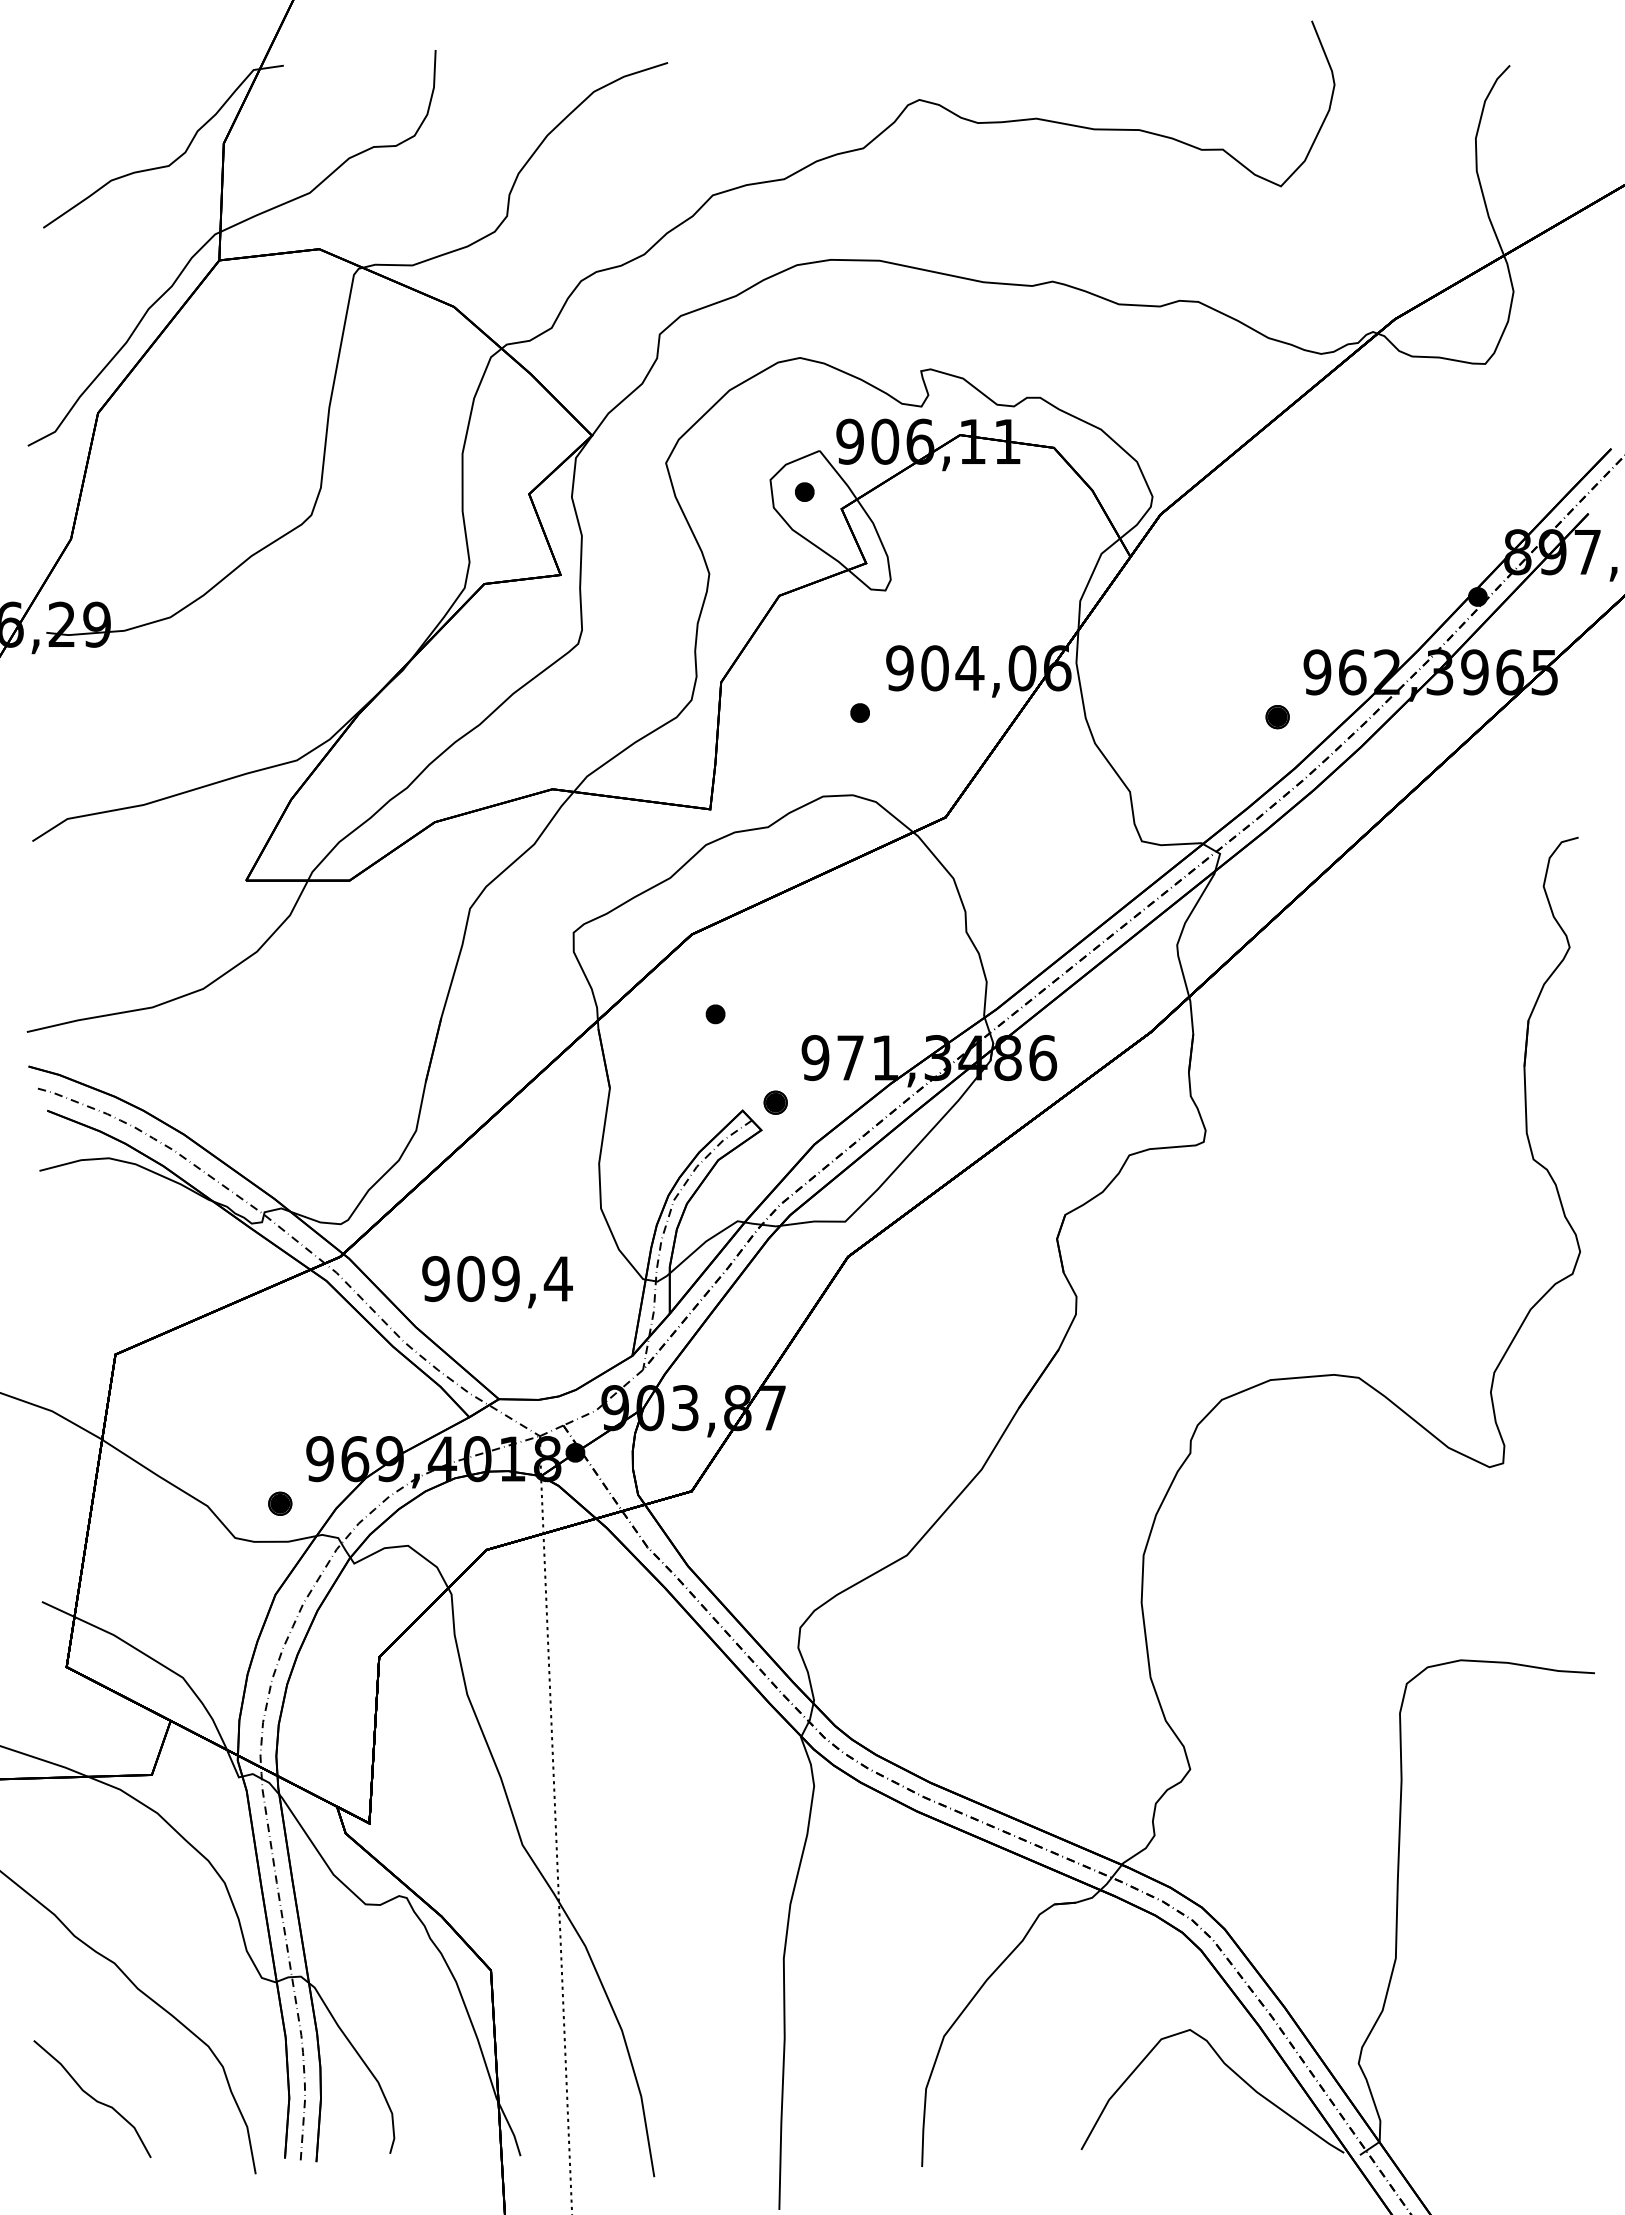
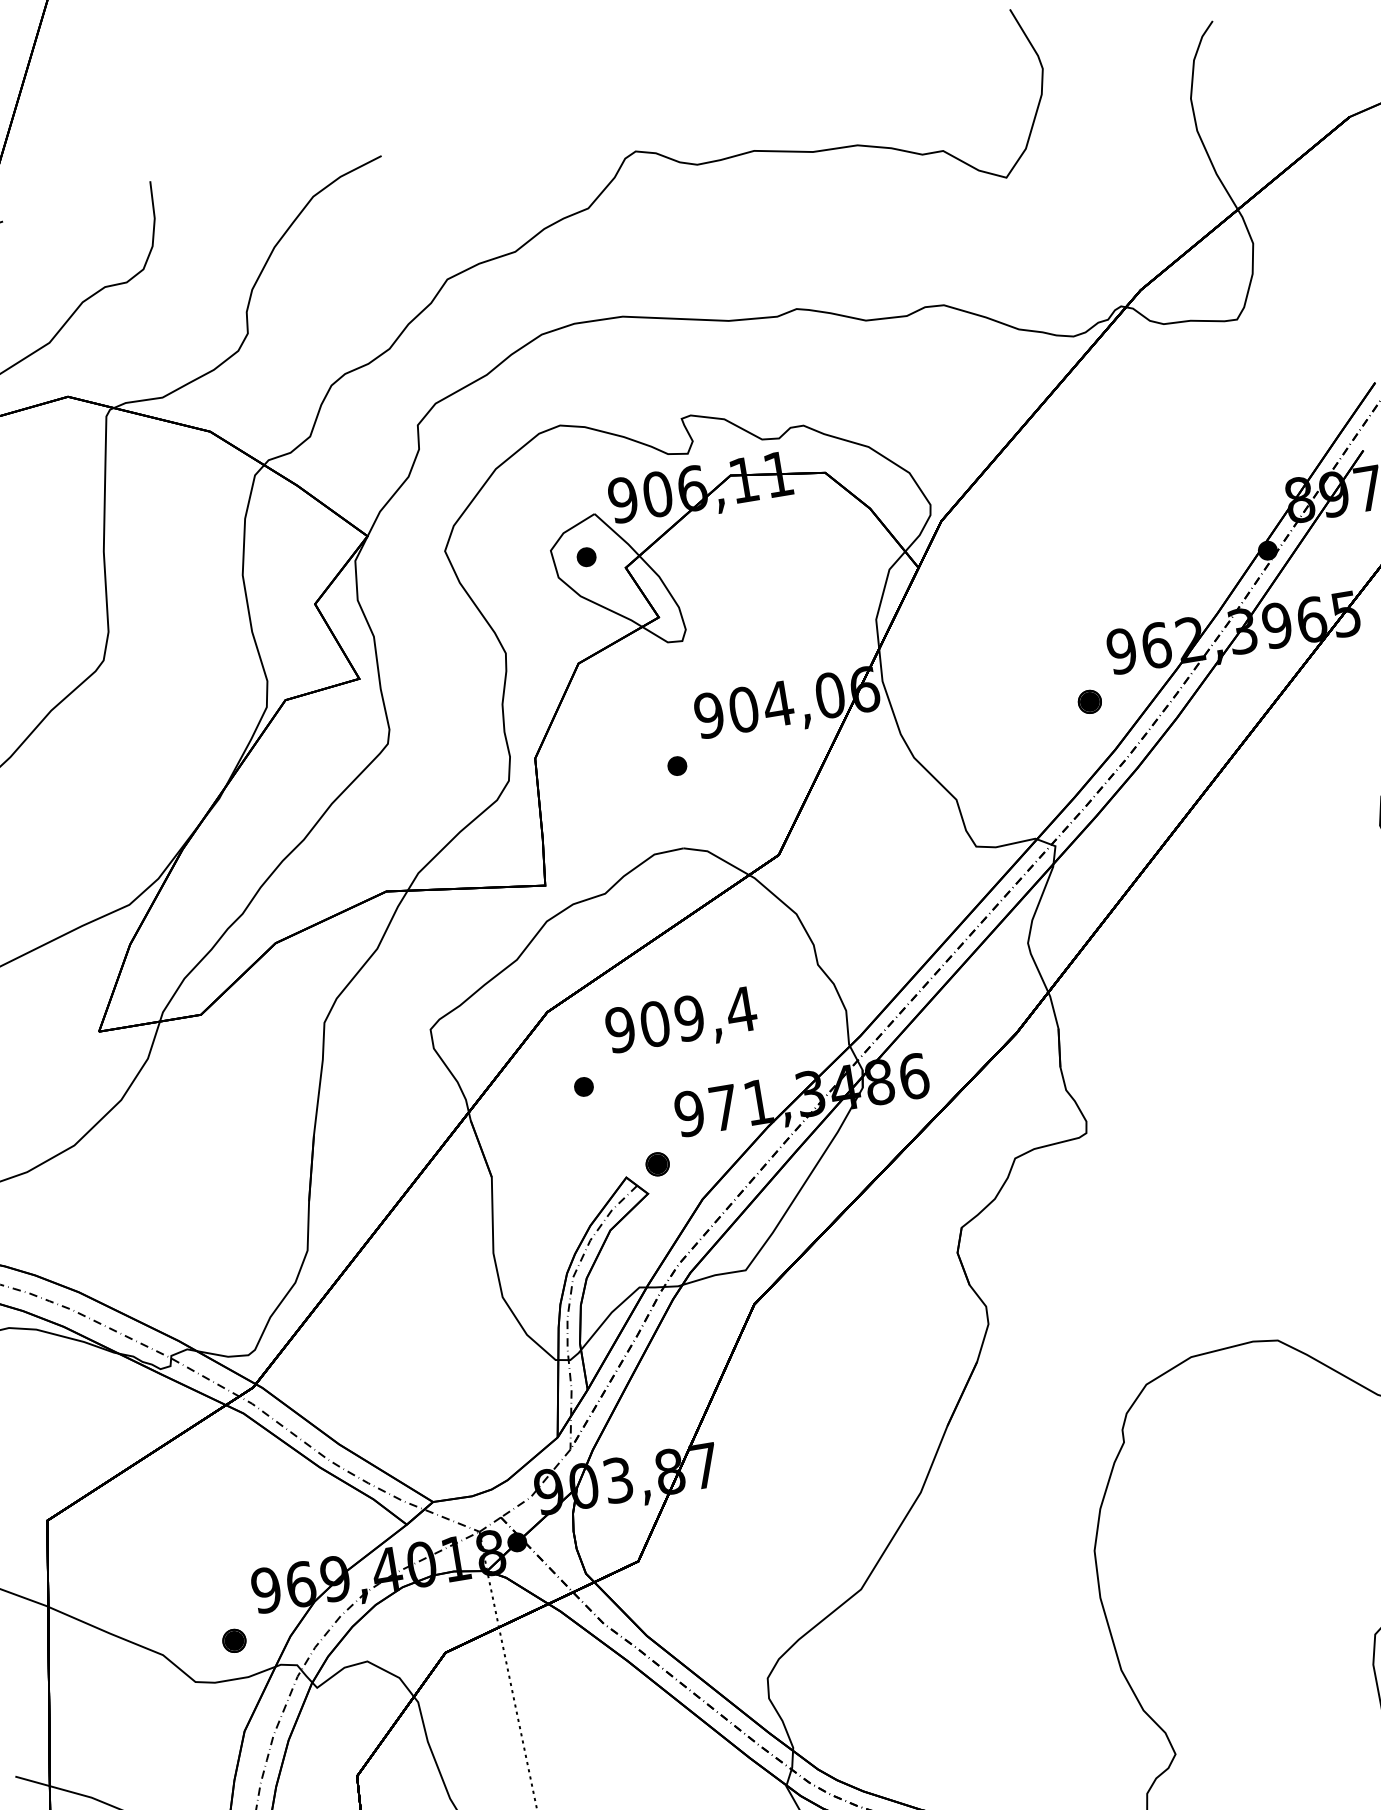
text: (497, 1282) -> (681, 1023), moved

